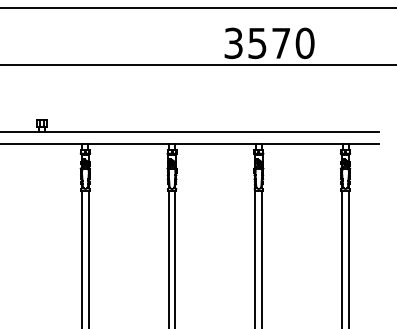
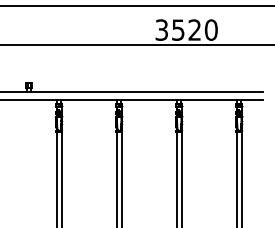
text: (280, 42) -> (194, 29), 3570 -> 3520

